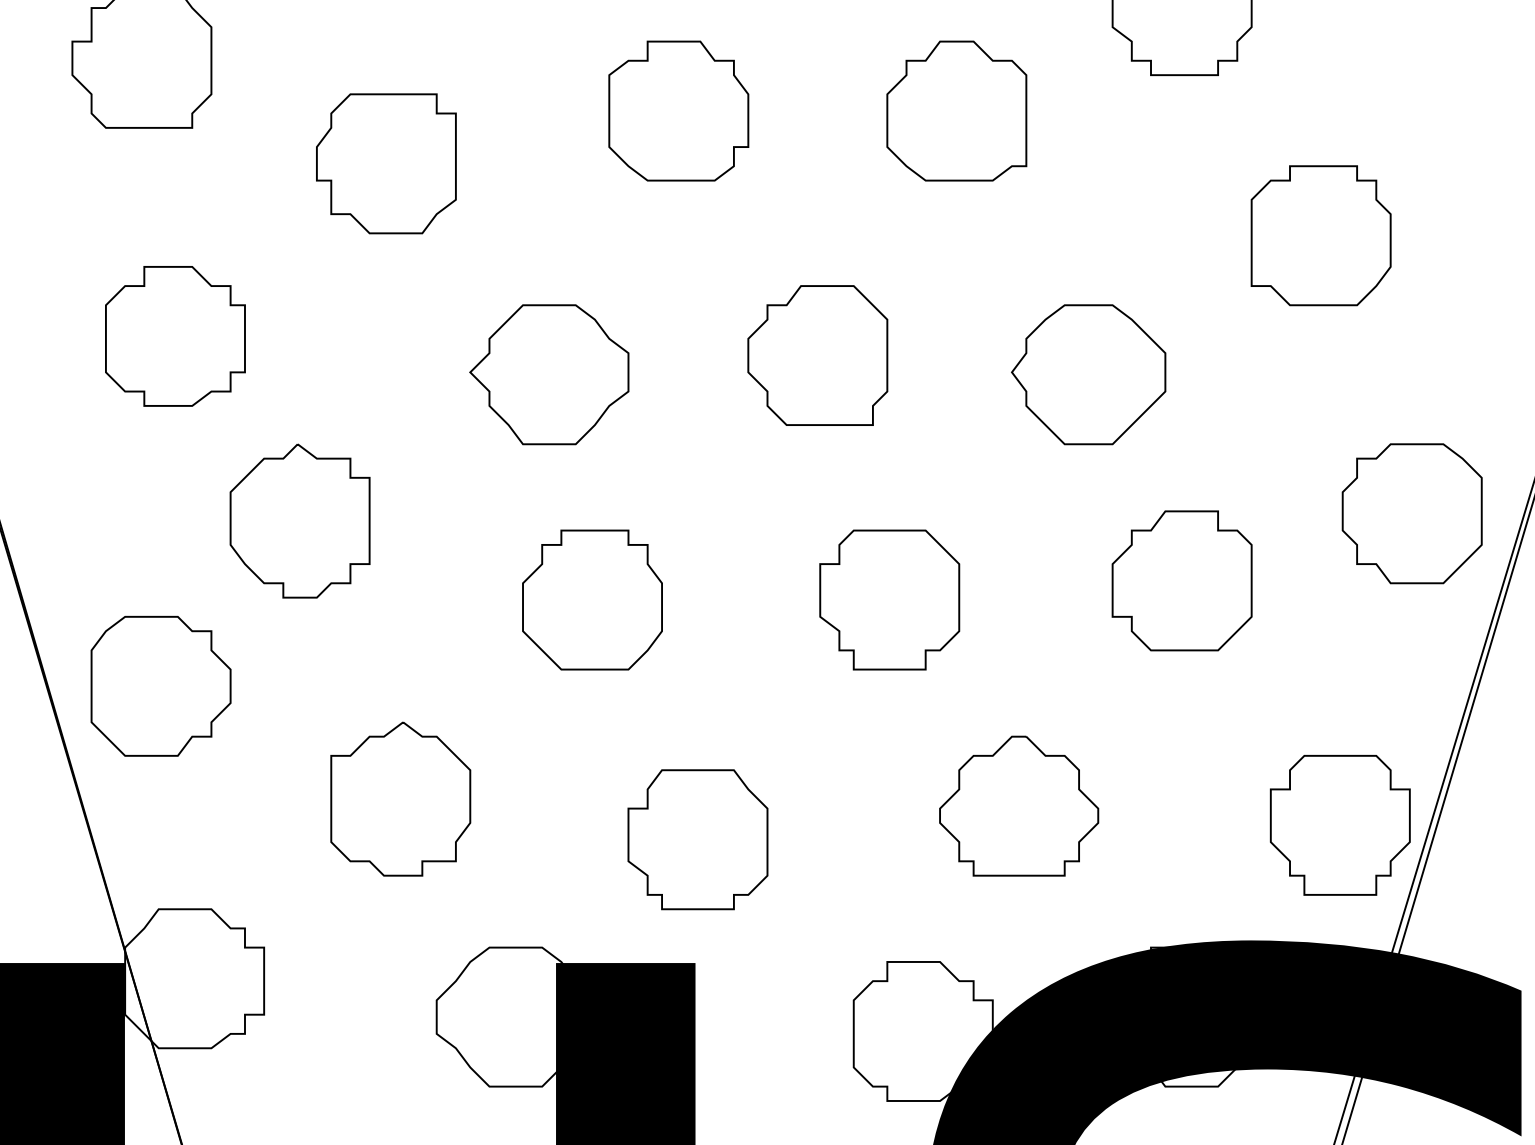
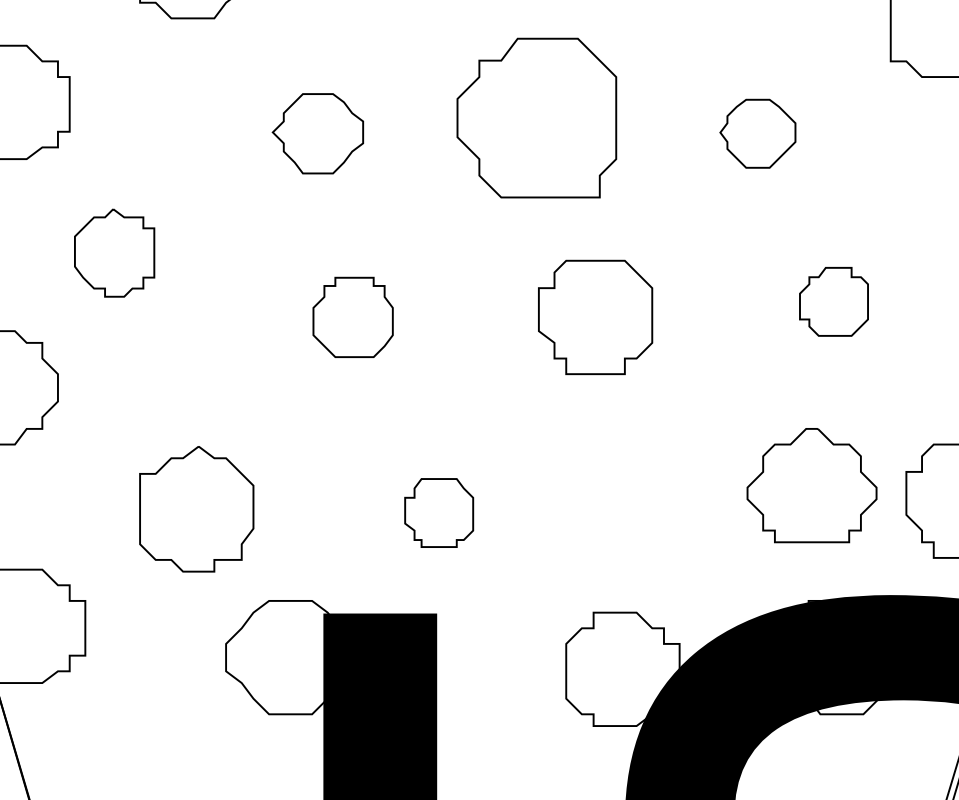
part: (817, 355) -> (536, 118), size x1.4
part: (549, 374) -> (318, 133), size x0.7
part: (1088, 374) -> (757, 133), size x0.6
part: (299, 520) -> (114, 252), size x0.7
part: (1181, 580) -> (833, 301), size x0.6
part: (592, 599) -> (353, 317), size x0.7
part: (400, 798) -> (196, 508), moved
part: (1019, 805) -> (812, 485), moved
part: (697, 839) -> (438, 512), size x0.6

